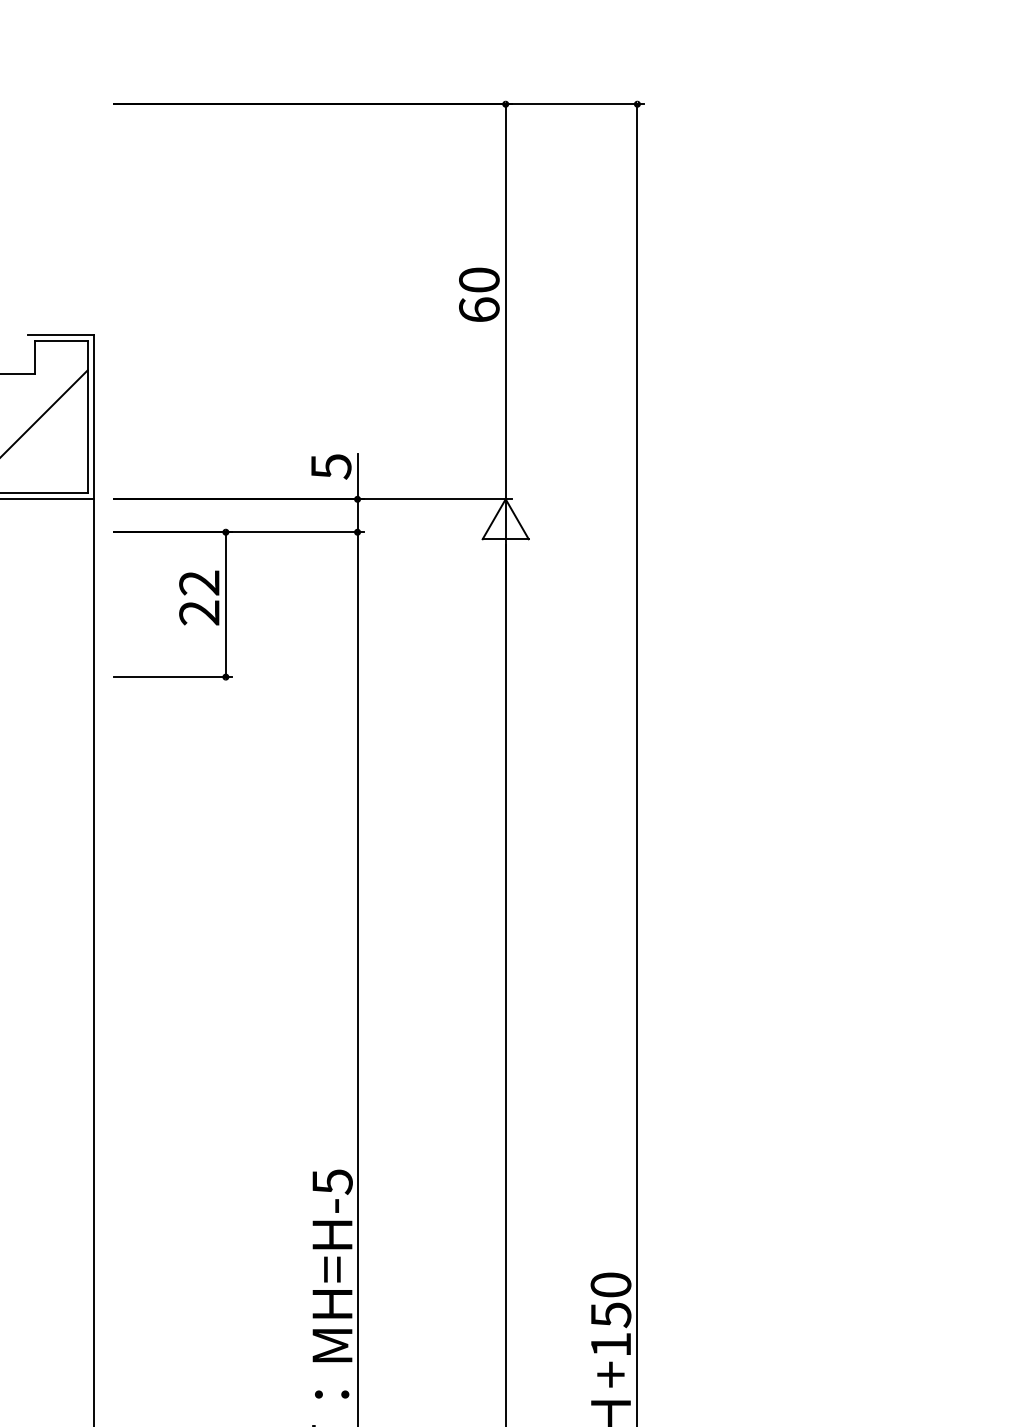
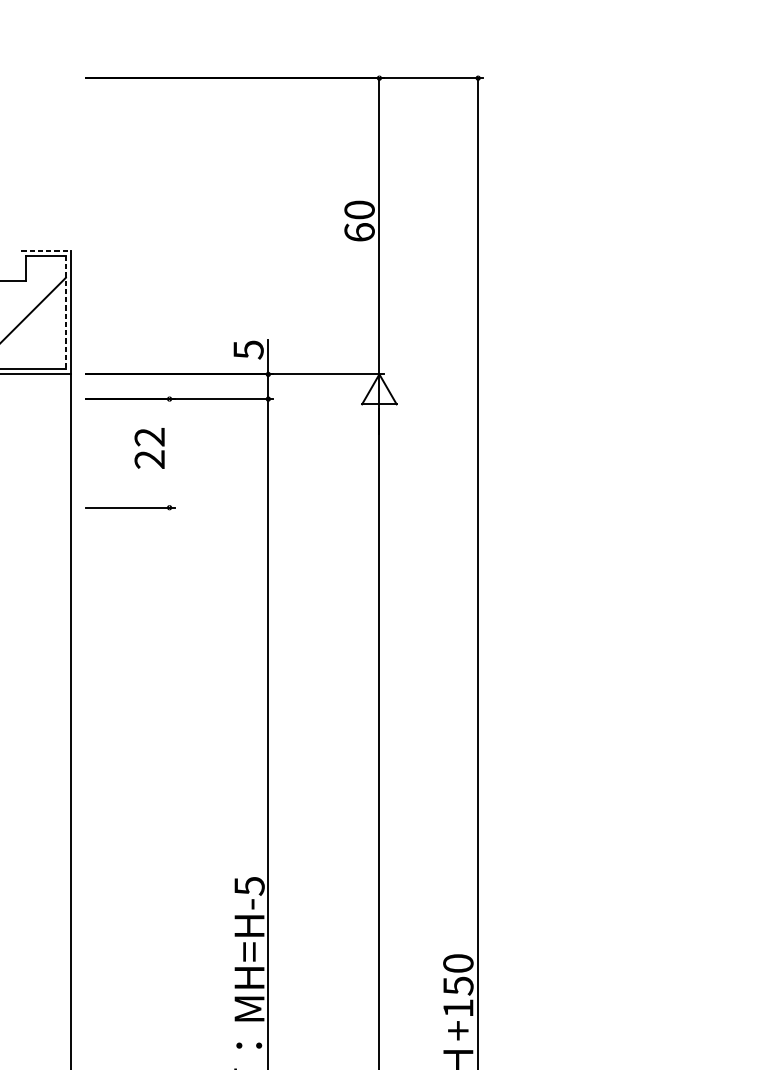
line: (61, 334) -> (46, 250), solid -> dashed
line: (87, 416) -> (65, 312), solid -> dashed
line: (225, 604) -> (169, 453), removed

